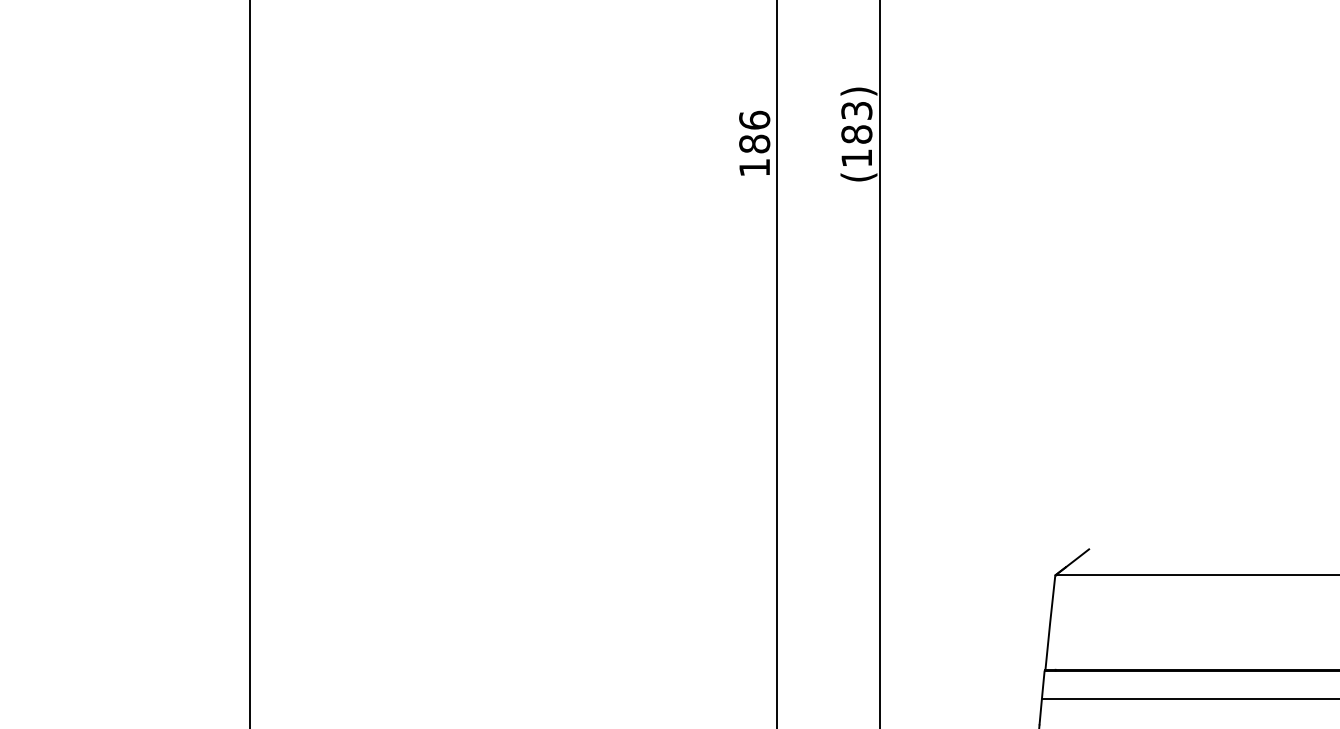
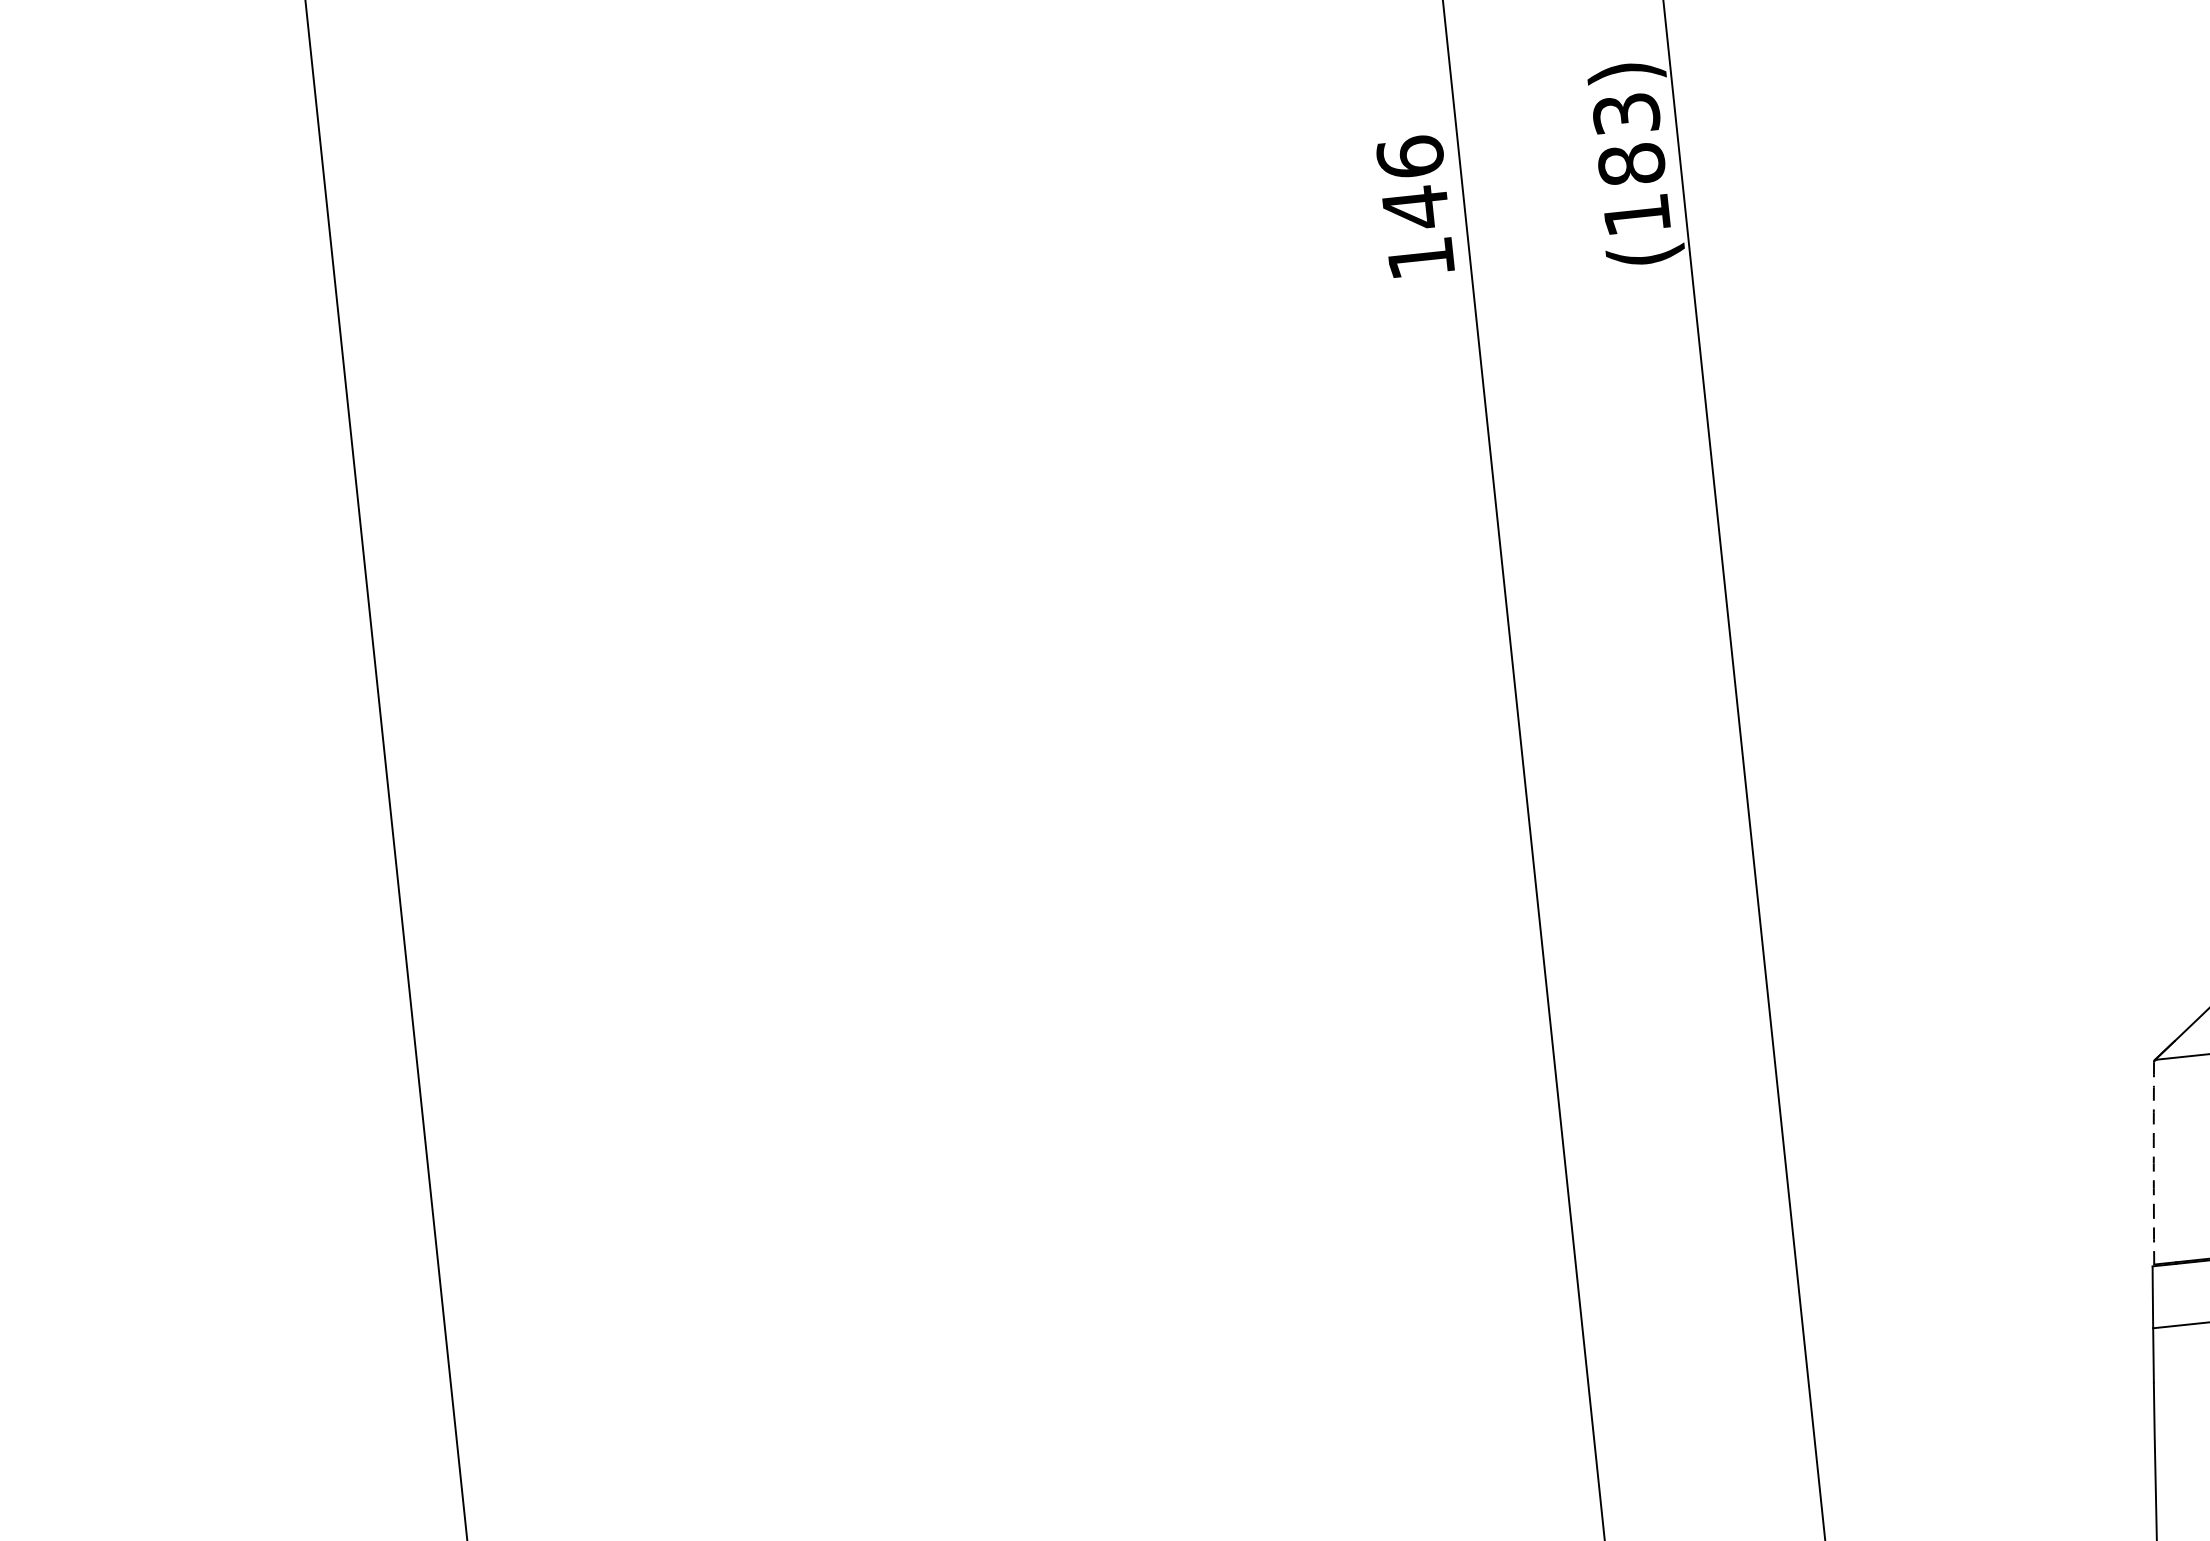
text: (754, 144) -> (1415, 208), 186 -> 146
arc: (1050, 622) -> (2154, 1162), solid -> dashed

